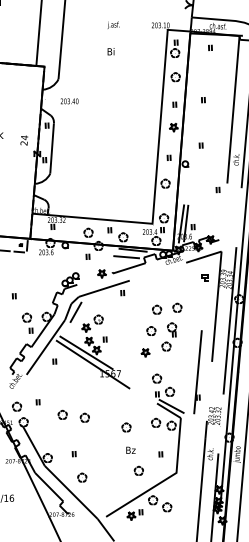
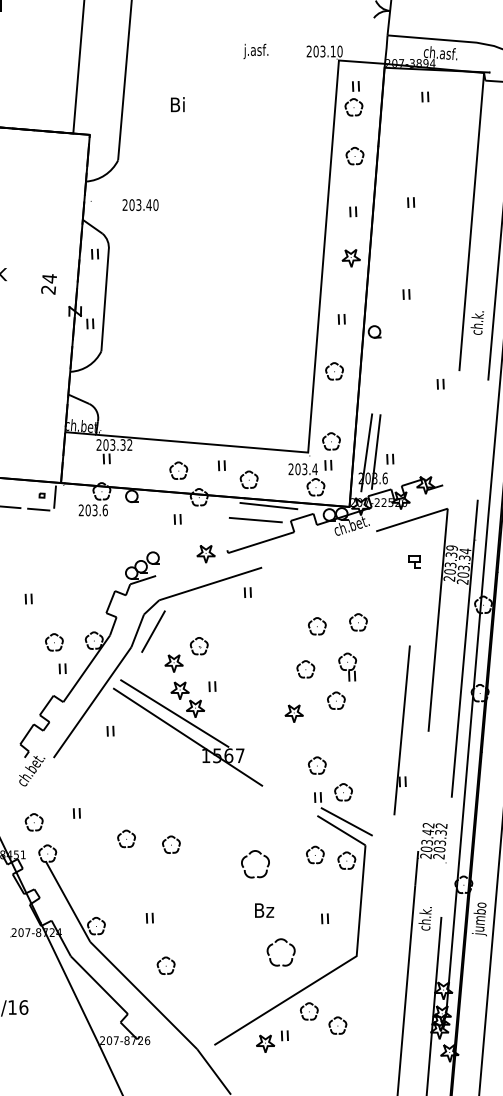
text: (113, 24) -> (255, 49), moved
text: (110, 51) -> (176, 104), moved
part: (197, 372) -> (401, 730), moved
part: (126, 427) -> (255, 864), size x1.6
part: (138, 470) -> (279, 951), size x1.6

